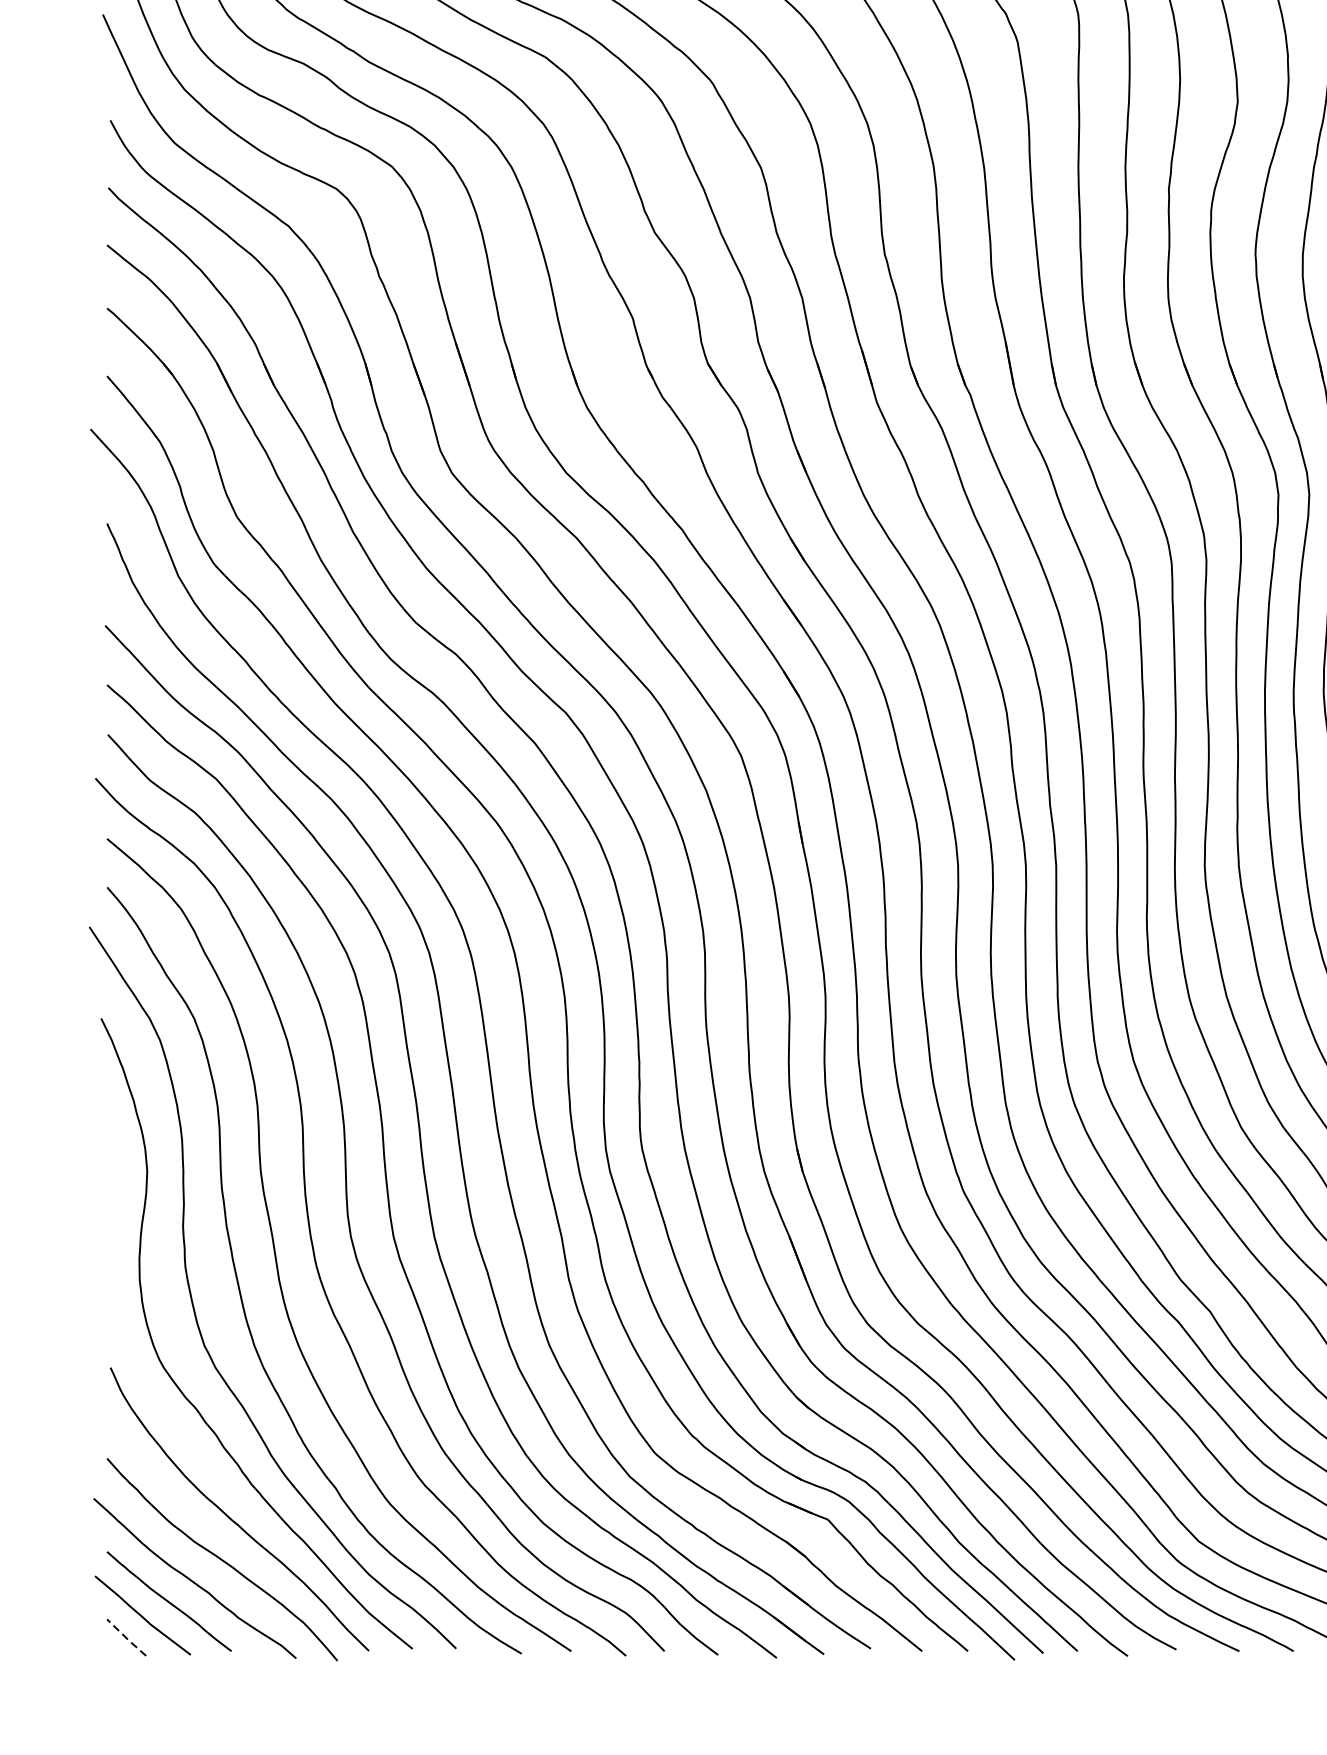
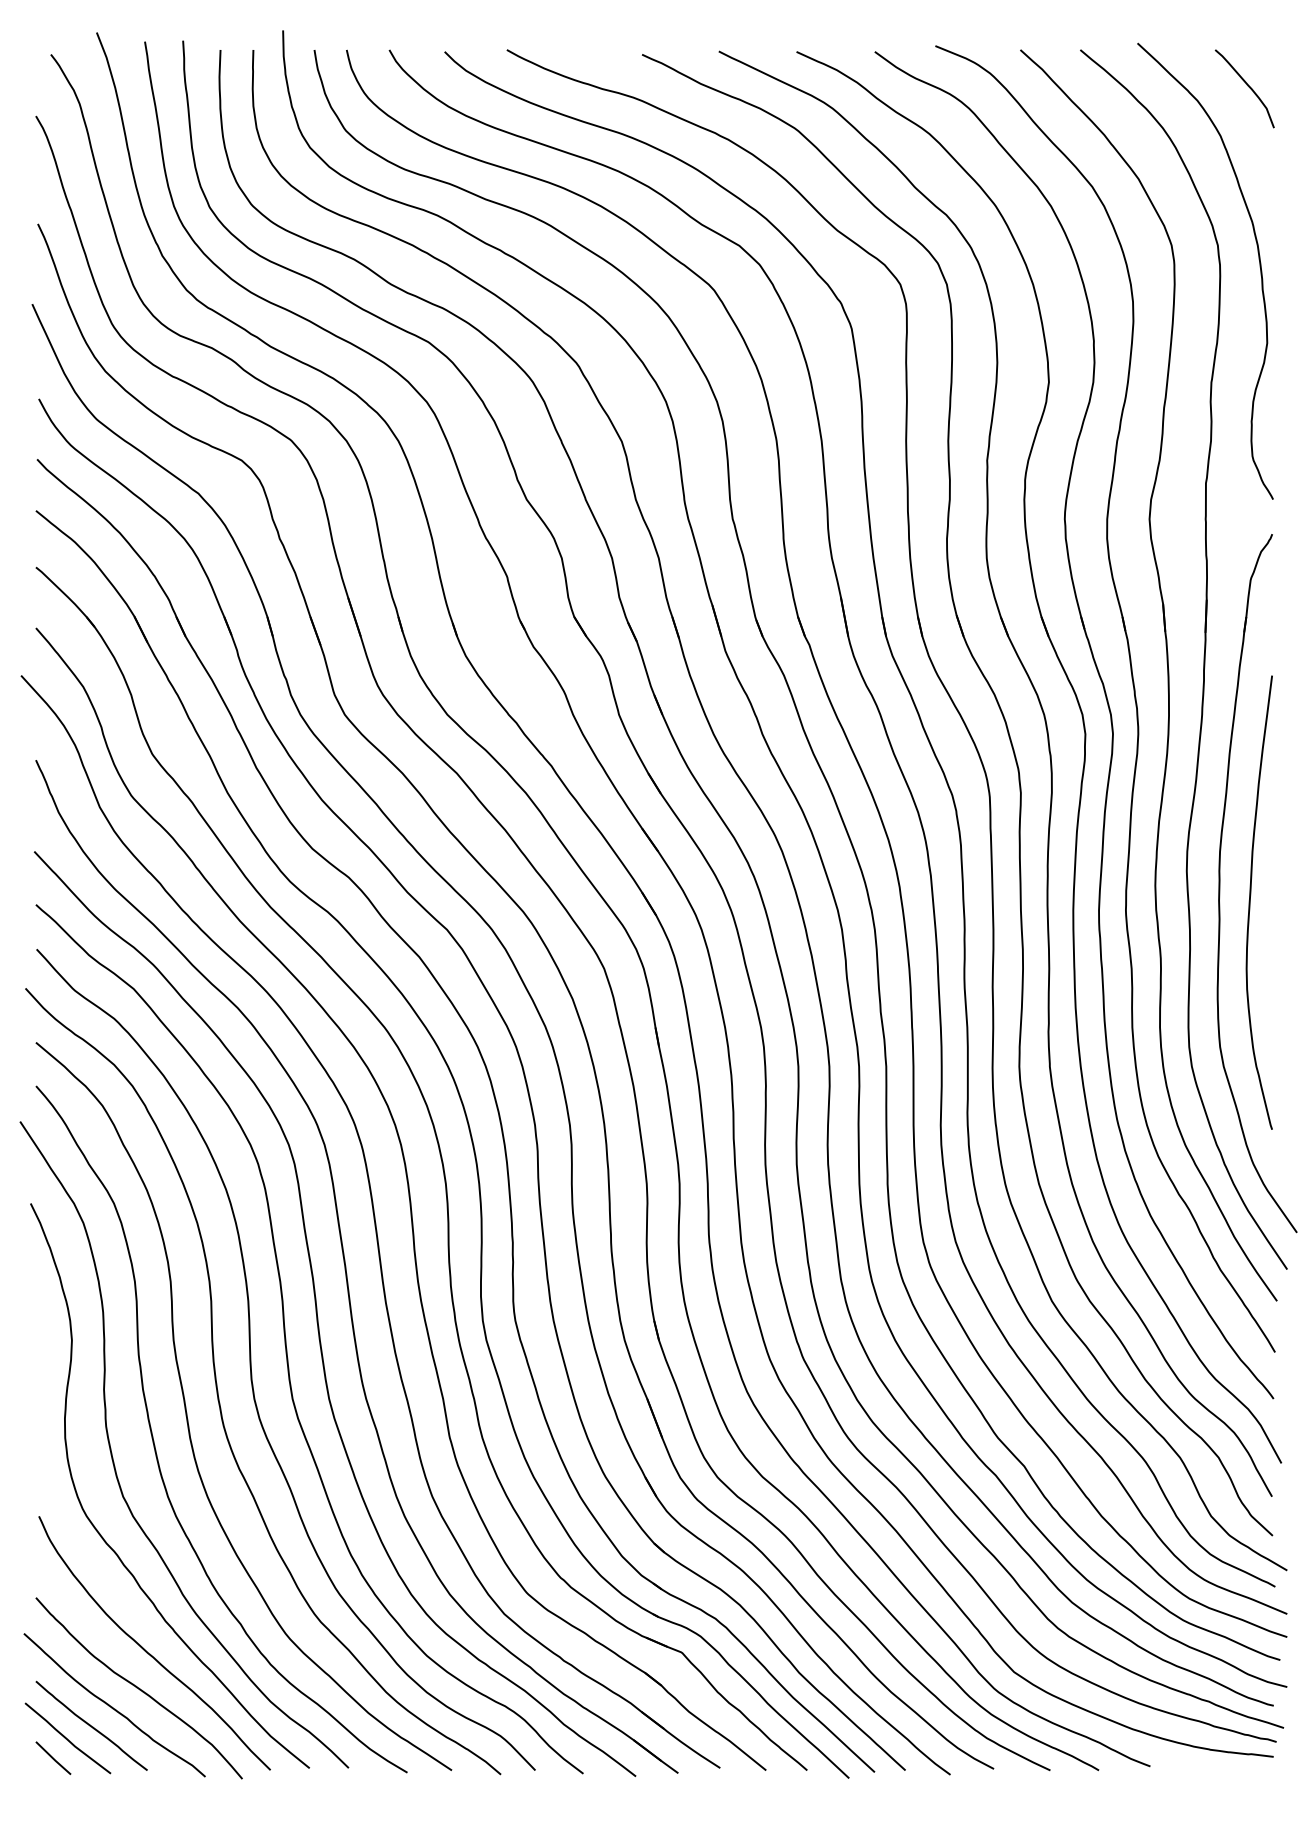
line: (126, 1637) -> (53, 1758), dashed -> solid

